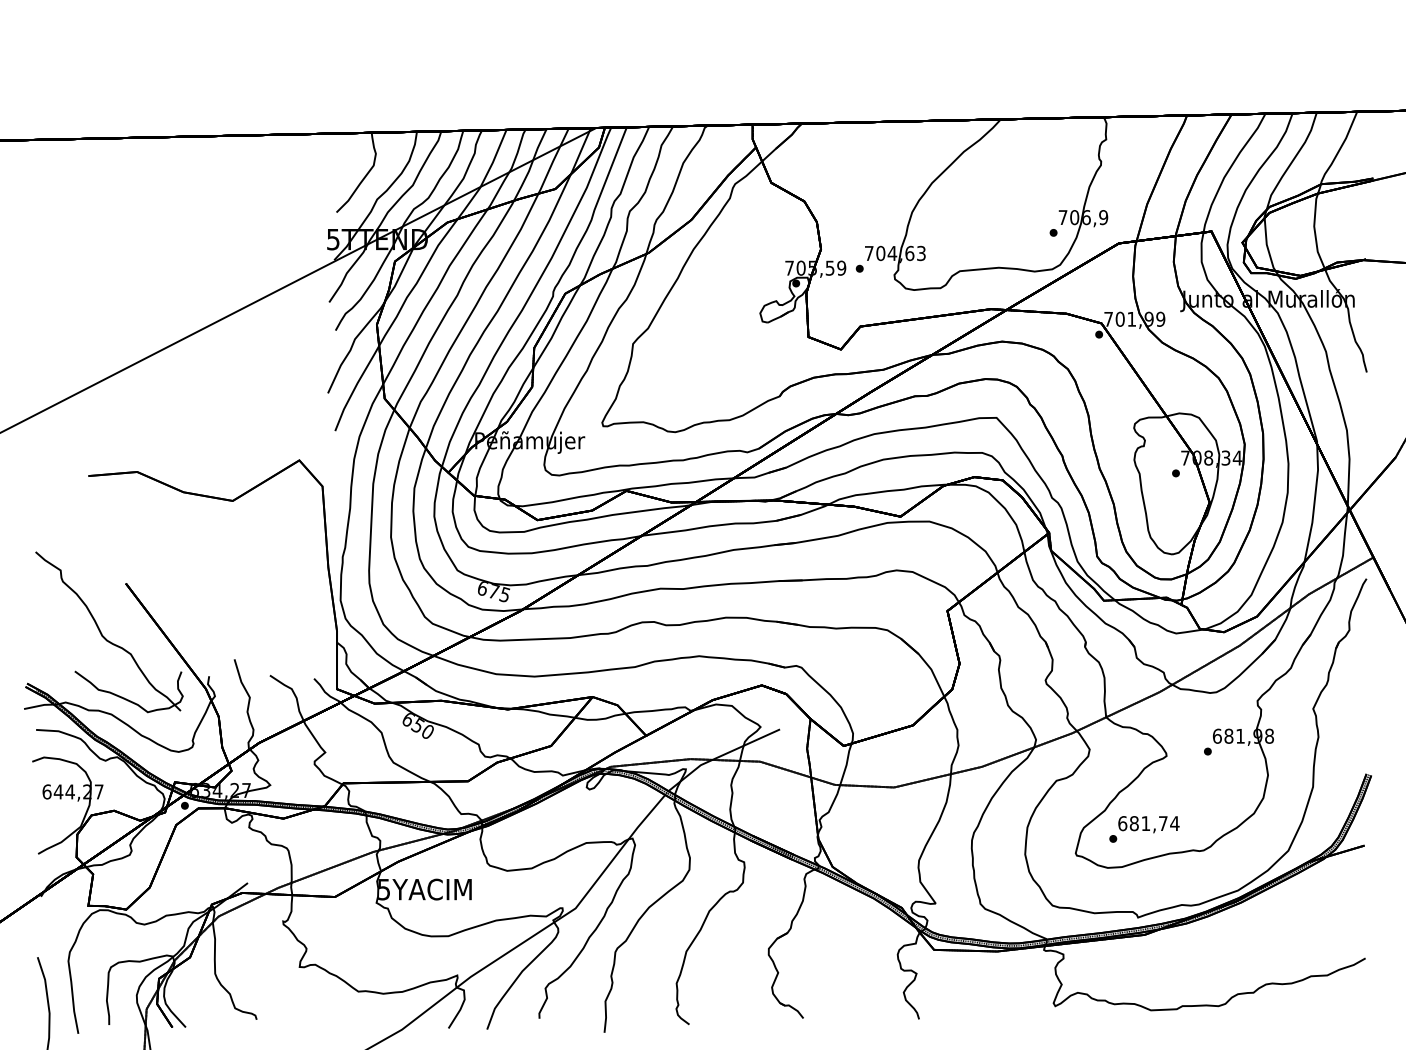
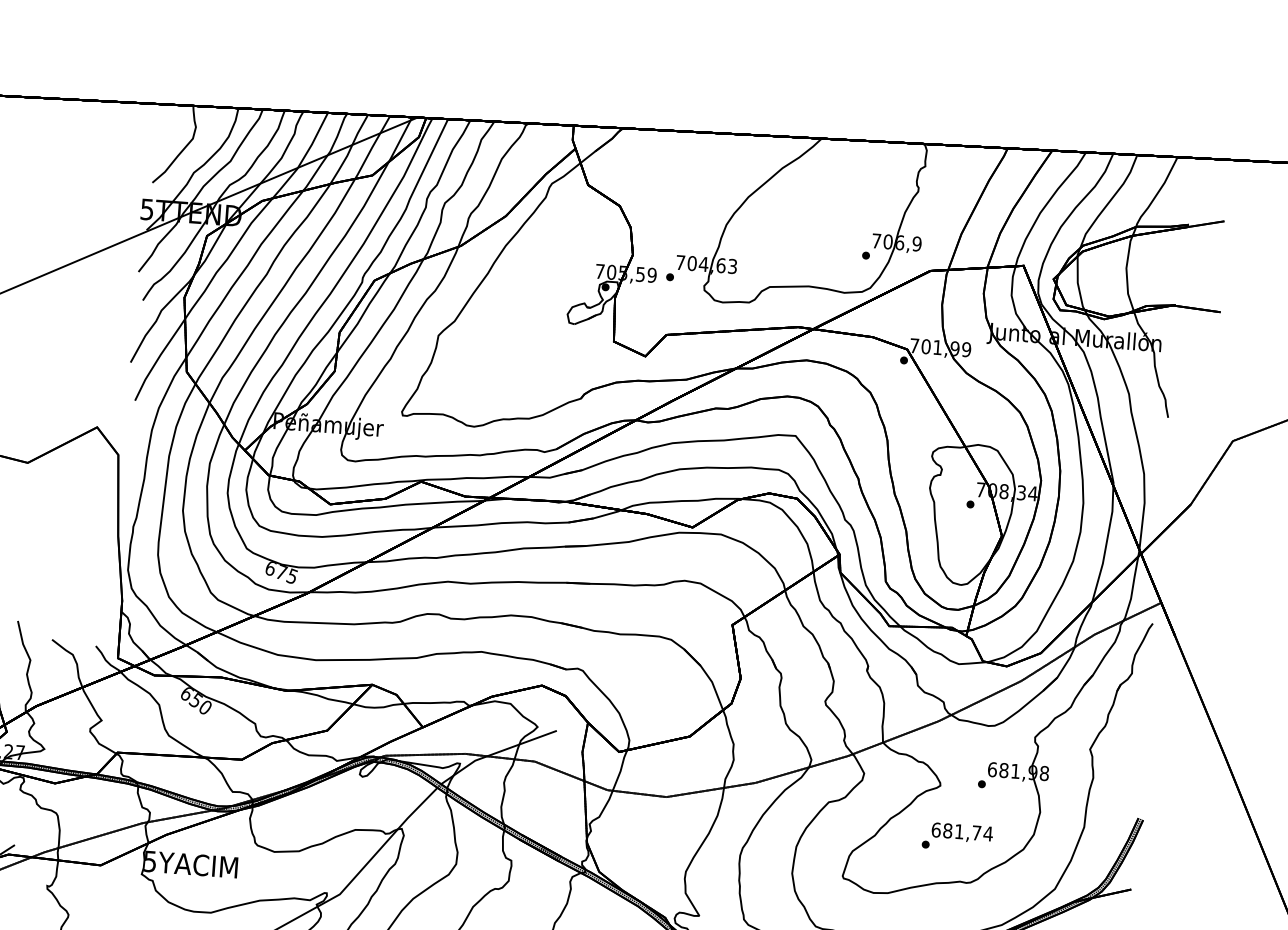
text: (1144, 829) -> (957, 837), moved

